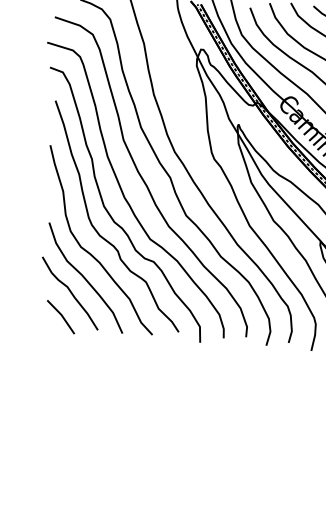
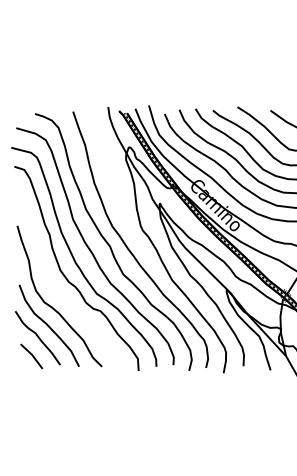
curve: (96, 228) -> (55, 287), removed

